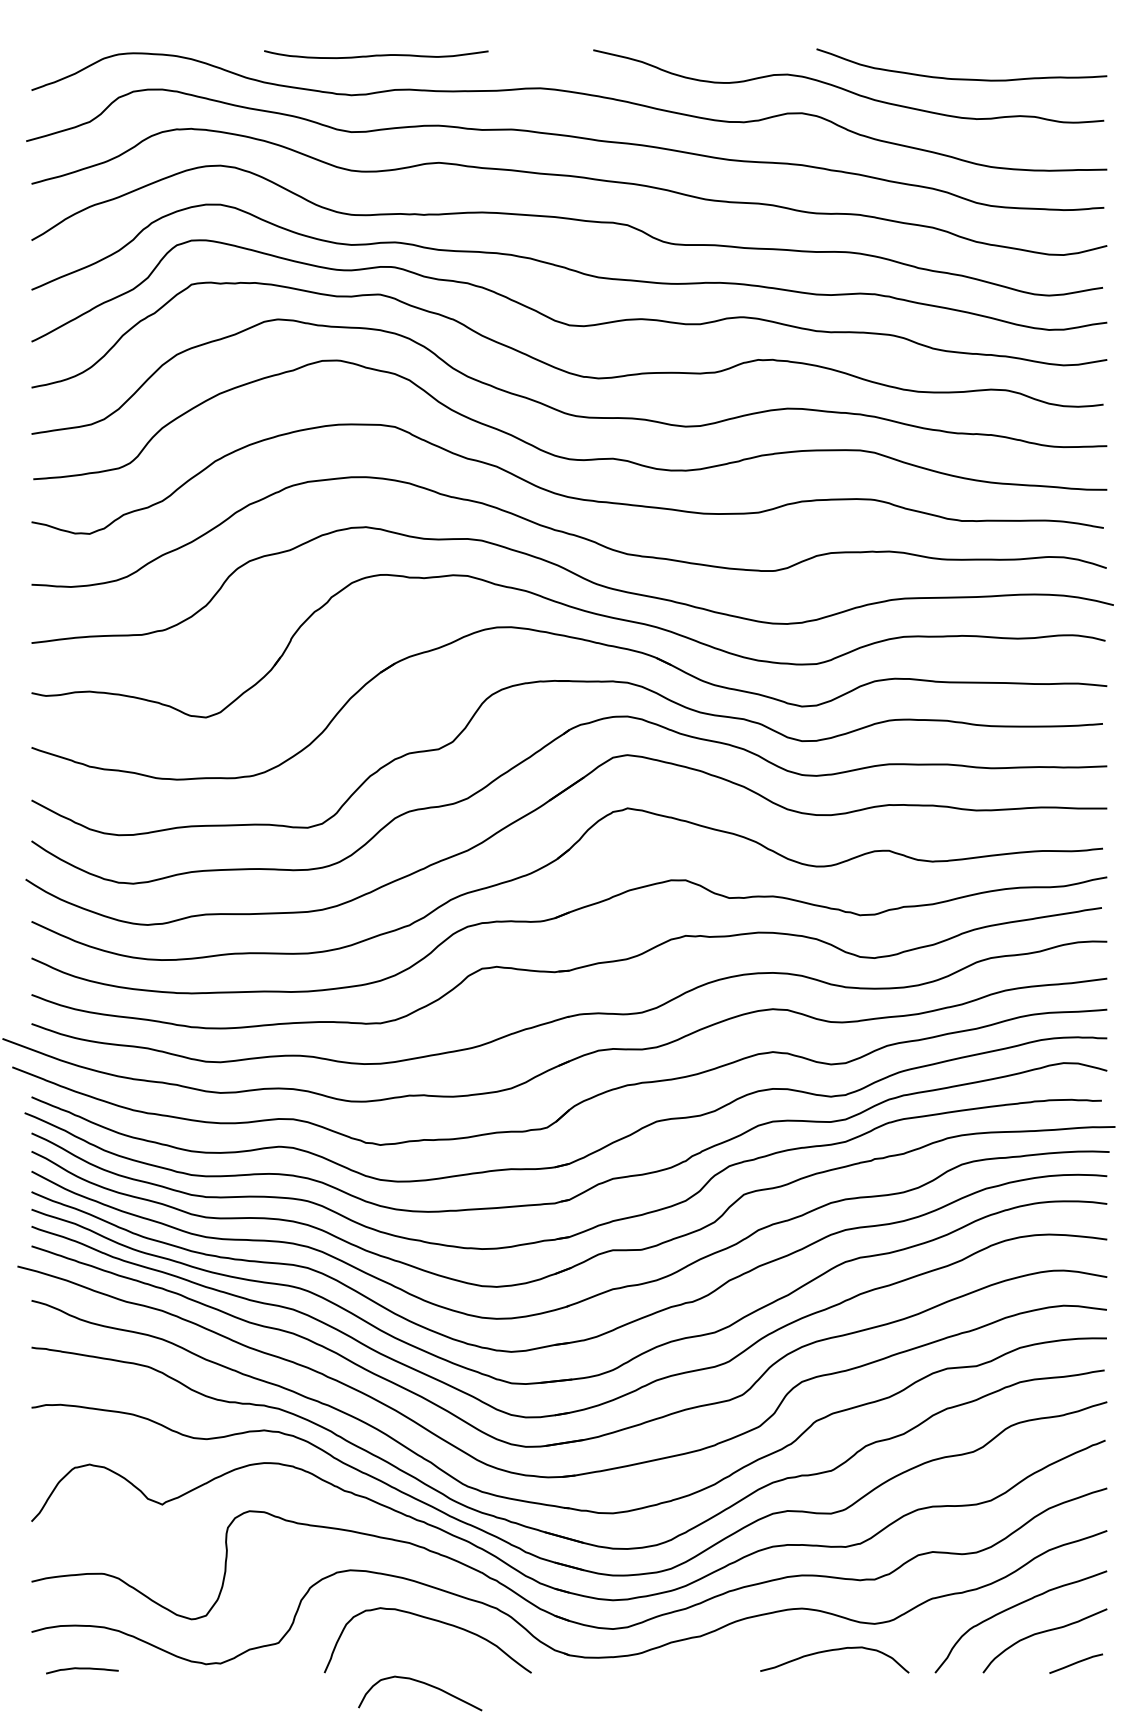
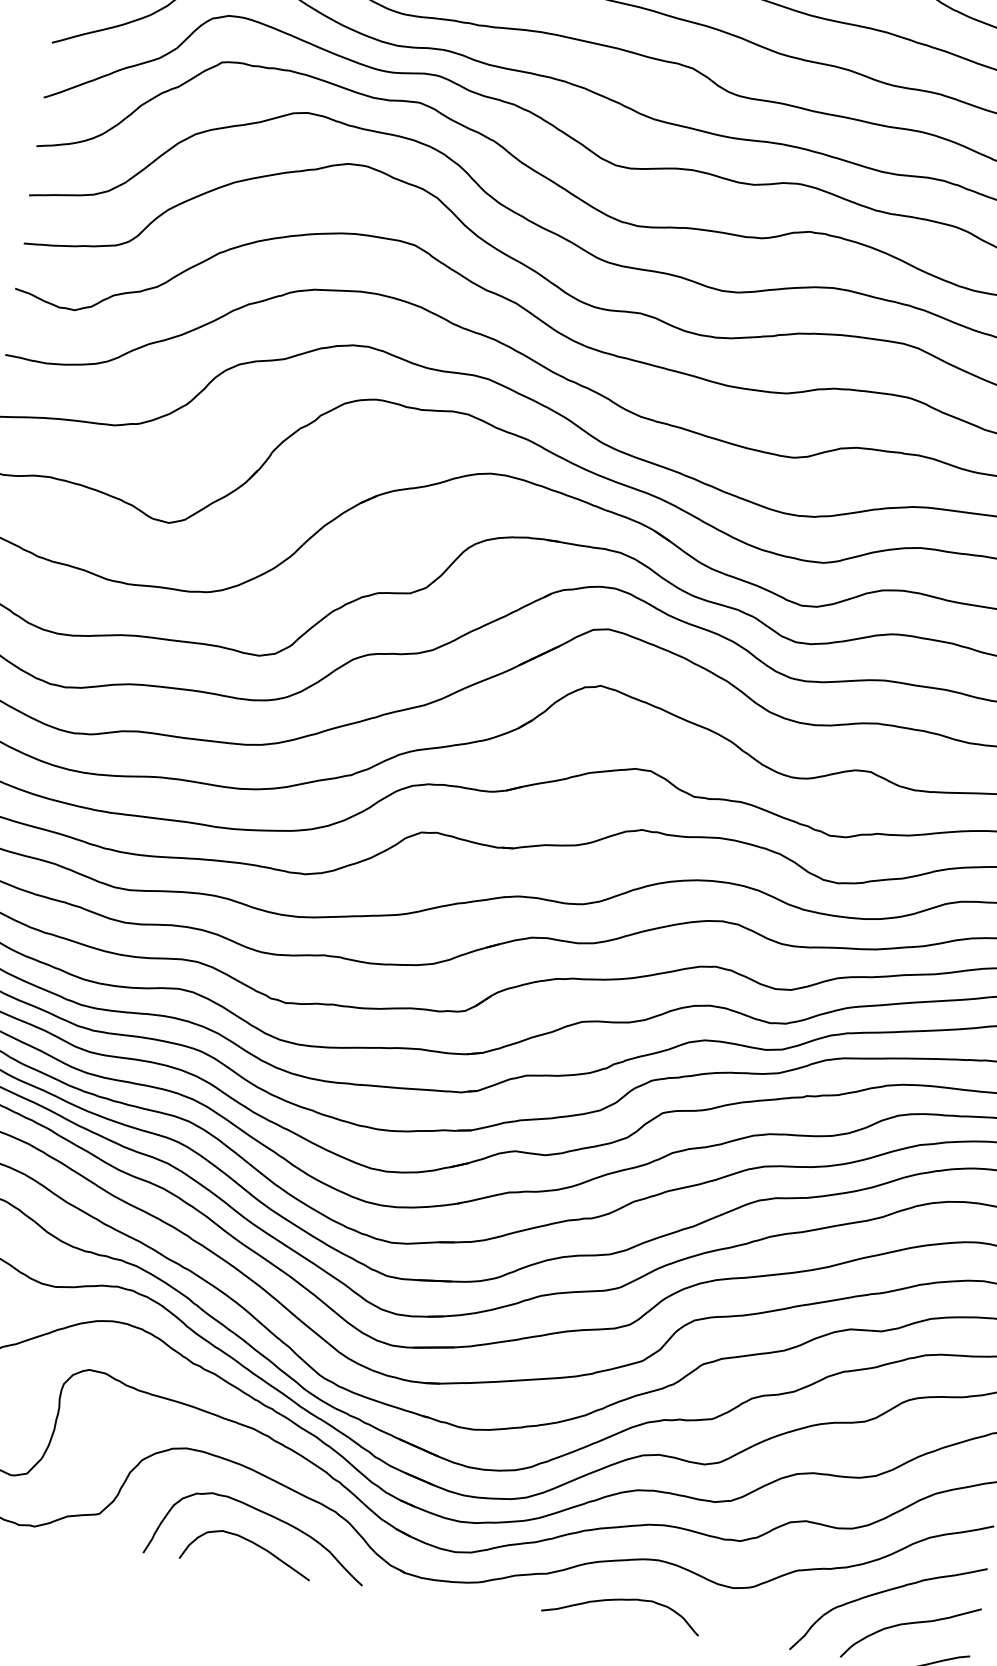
curve: (831, 1651) -> (619, 1600), moved
curve: (424, 1684) -> (252, 1543), moved

